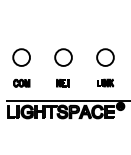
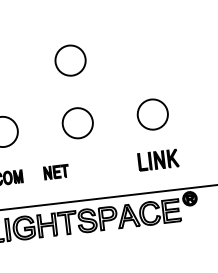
part: (63, 22) -> (70, 60), added
part: (105, 82) -> (158, 159), size x1.4
part: (62, 83) -> (54, 172), moved

